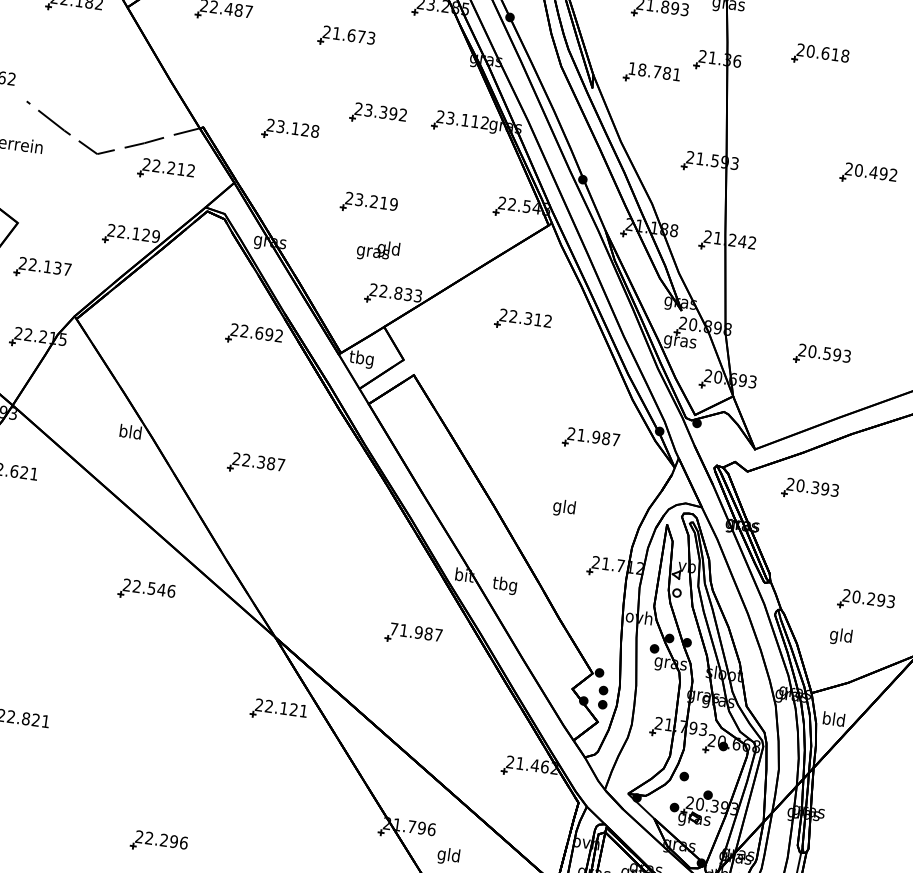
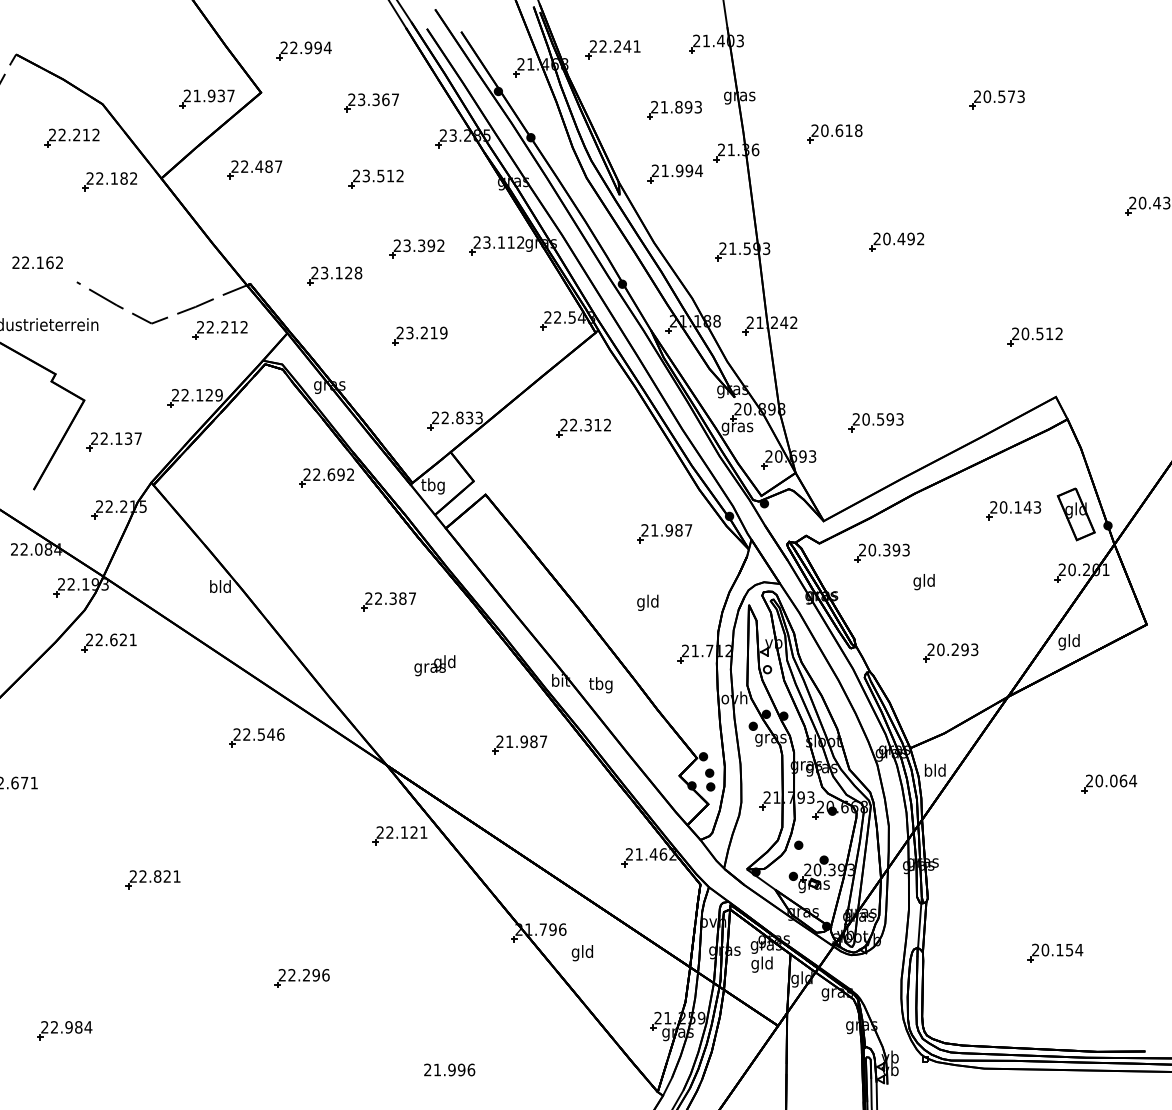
text: (353, 35) -> (382, 175), 21.673 -> 23.512
text: (654, 71) -> (677, 170), 18.781 -> 21.994
text: (377, 250) -> (434, 665), moved
part: (256, 464) -> (388, 601), moved
text: (393, 628) -> (499, 741), 71.987 -> 21.987
text: (840, 637) -> (923, 582), moved

